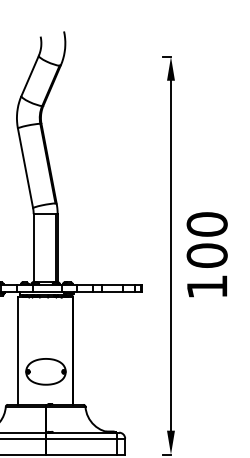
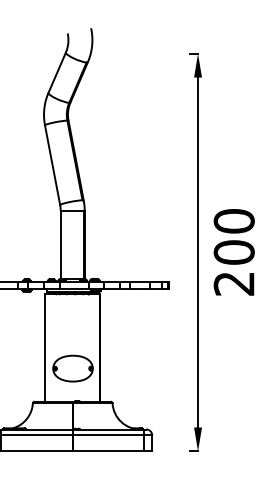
text: (206, 286) -> (233, 283), 100 -> 200

